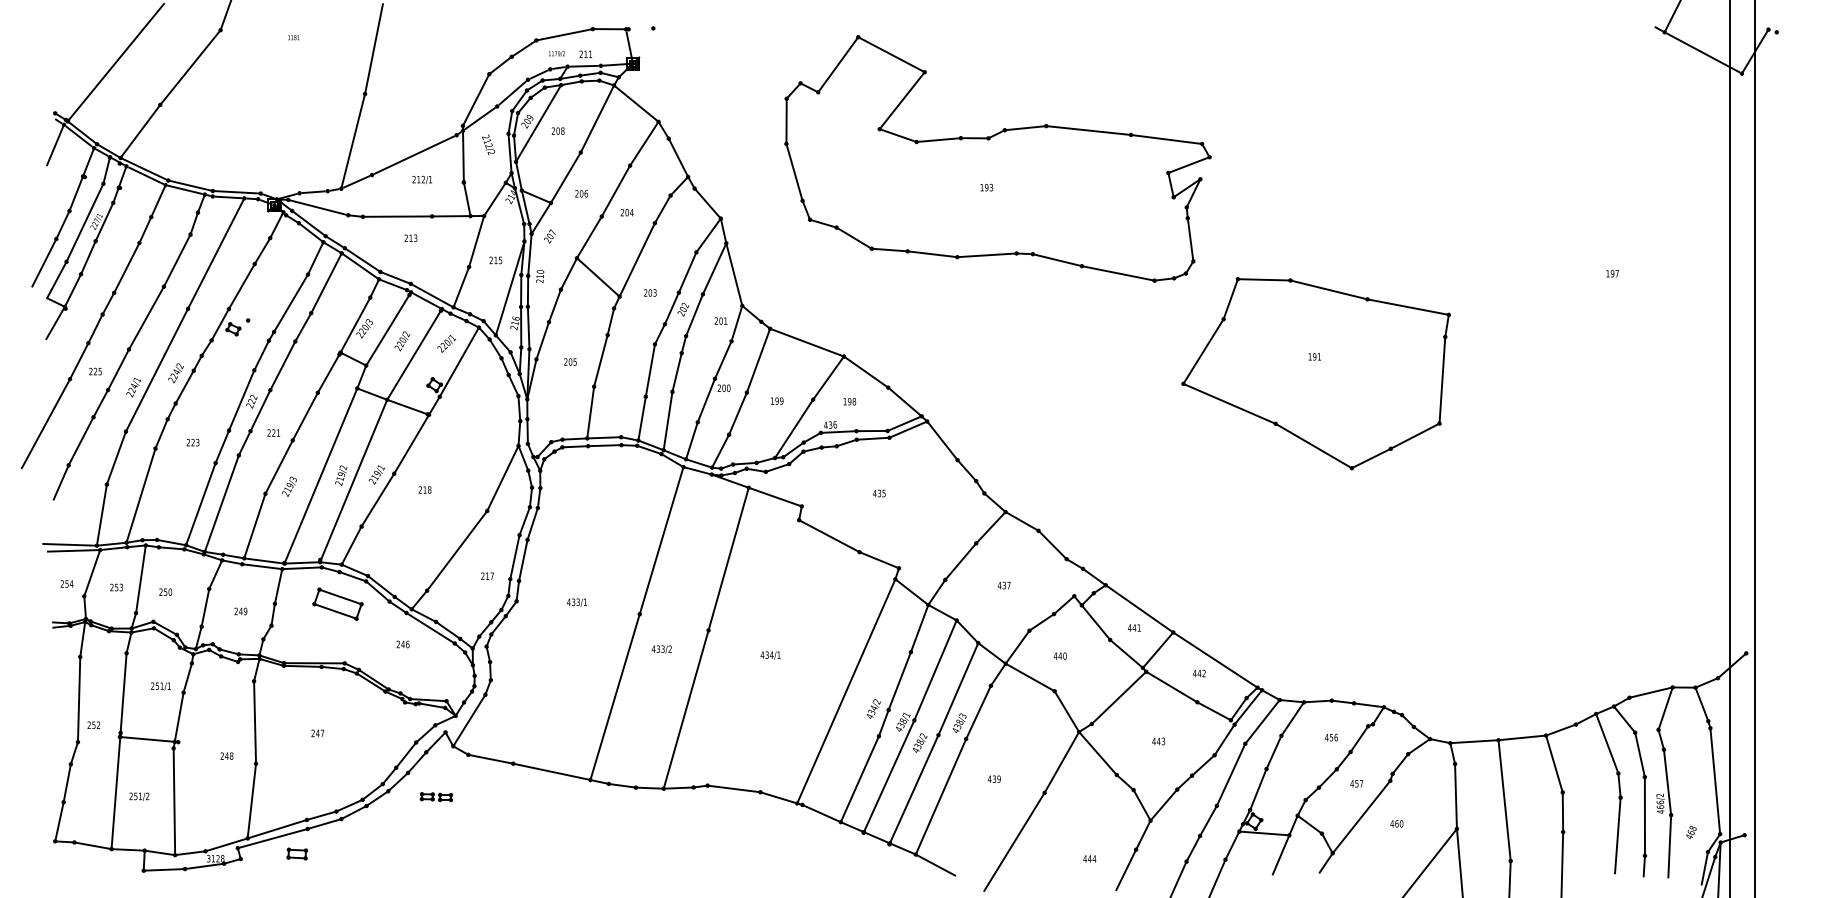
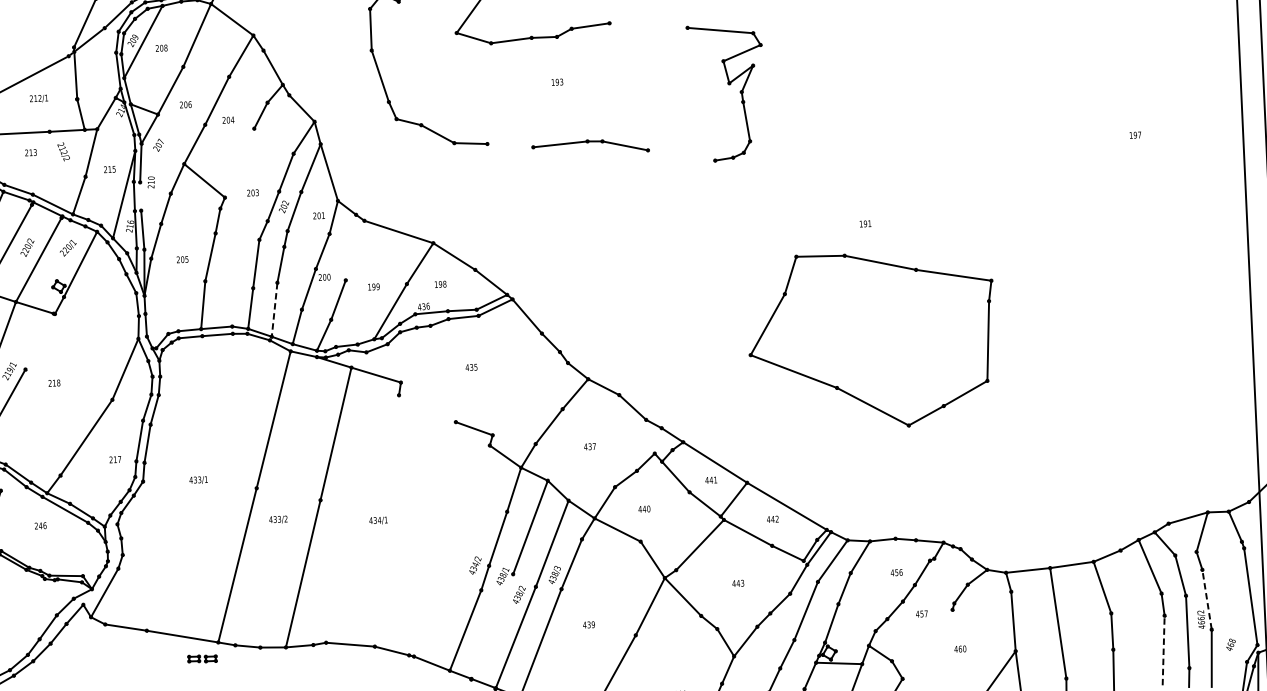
line: (1088, 130) -> (648, 25), removed
text: (488, 144) -> (63, 151), moved
line: (932, 254) -> (510, 145), removed
line: (636, 259) -> (238, 162), removed
line: (1118, 273) -> (681, 155), removed
line: (527, 291) -> (140, 196), removed
line: (758, 360) -> (355, 250), removed
part: (1315, 373) -> (871, 340), moved
line: (668, 421) -> (275, 310), solid -> dashed
line: (411, 444) -> (40, 341), removed
line: (829, 536) -> (427, 409), removed
line: (846, 691) -> (449, 550), removed
line: (889, 775) -> (492, 625), removed
line: (1667, 782) -> (1207, 599), solid -> dashed
part: (435, 797) -> (201, 659), moved
line: (1361, 817) -> (927, 644), removed
line: (1617, 835) -> (1163, 650), solid -> dashed

